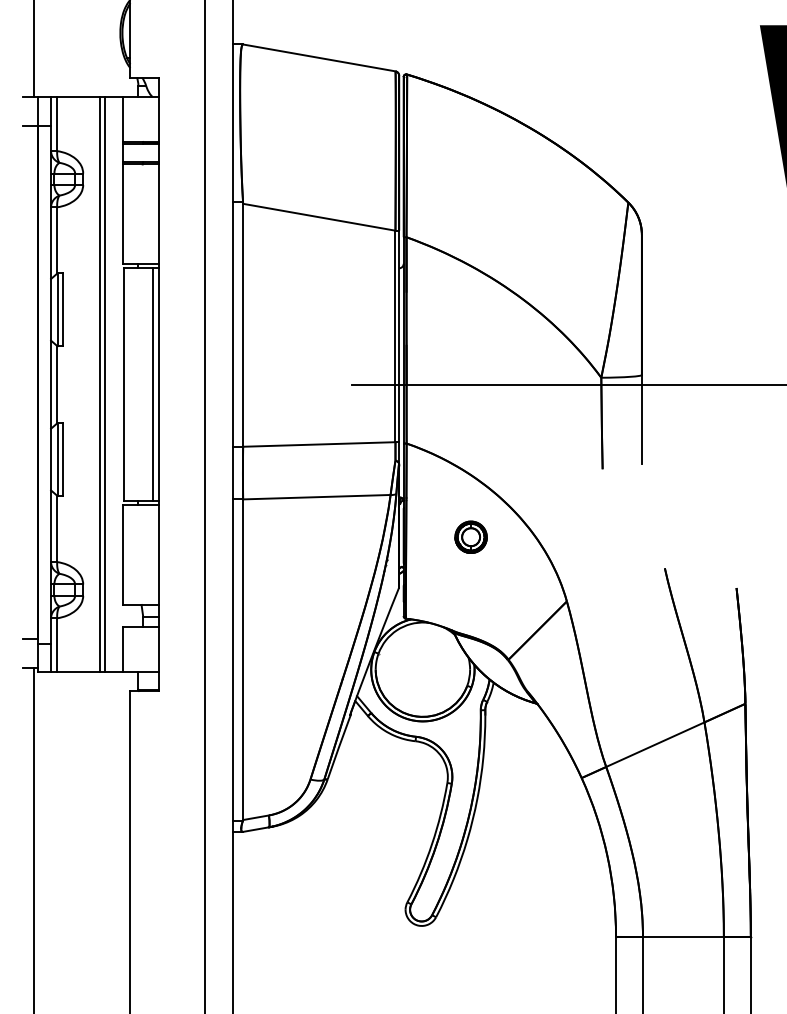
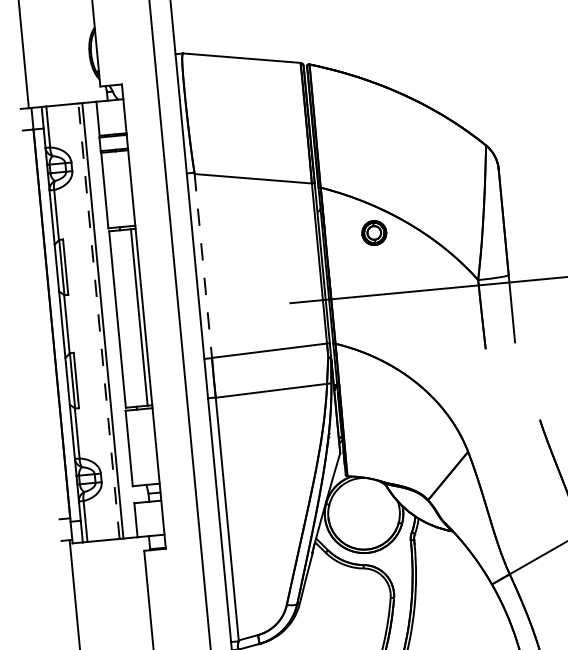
line: (243, 325) -> (203, 266), solid -> dashed
line: (99, 384) -> (98, 321), solid -> dashed
part: (470, 536) -> (373, 232), moved

